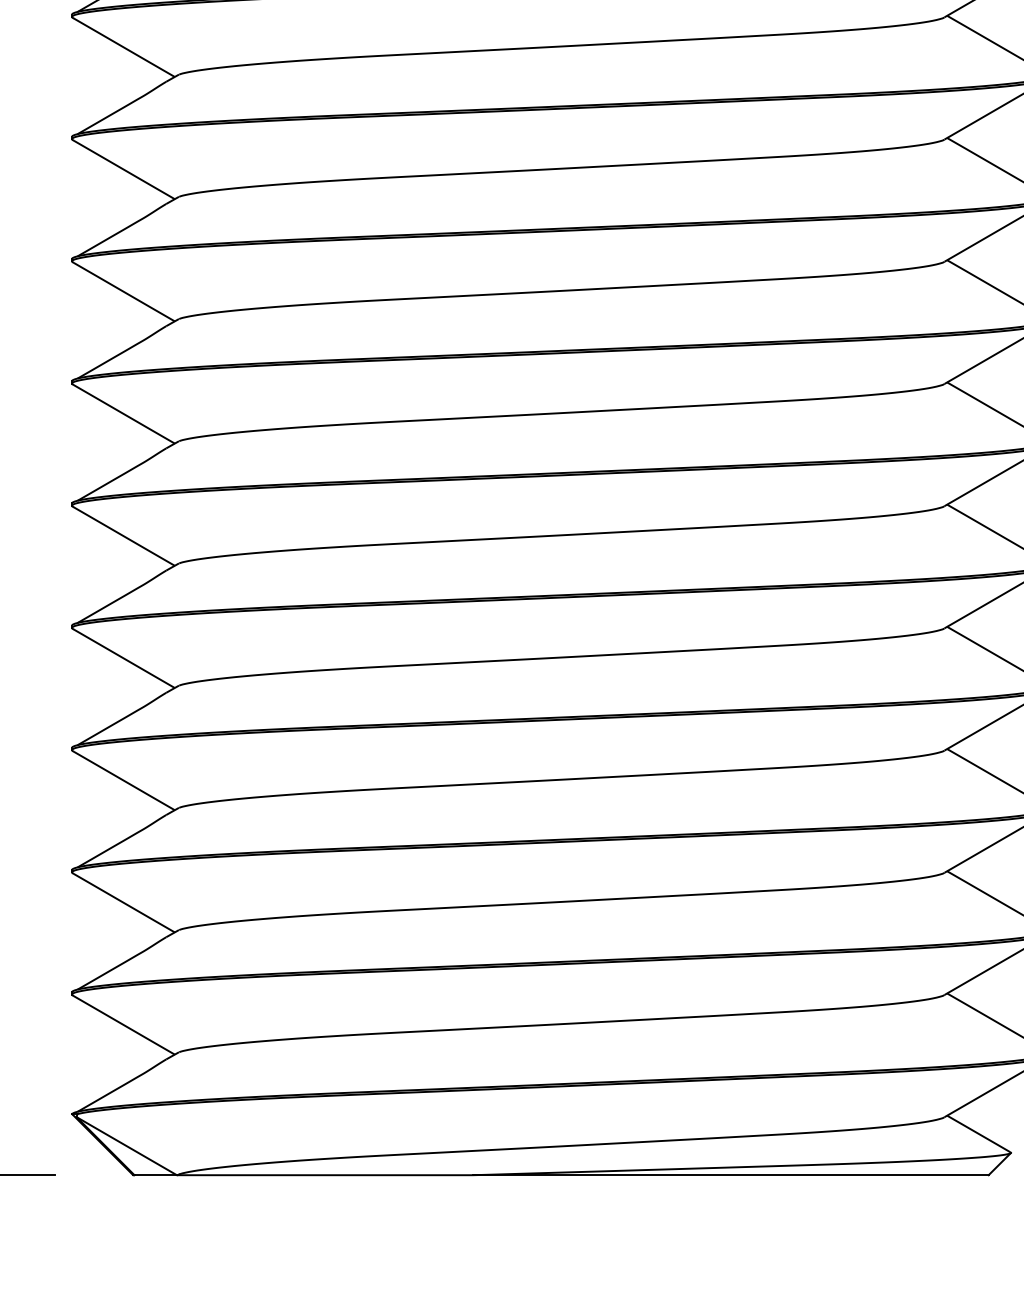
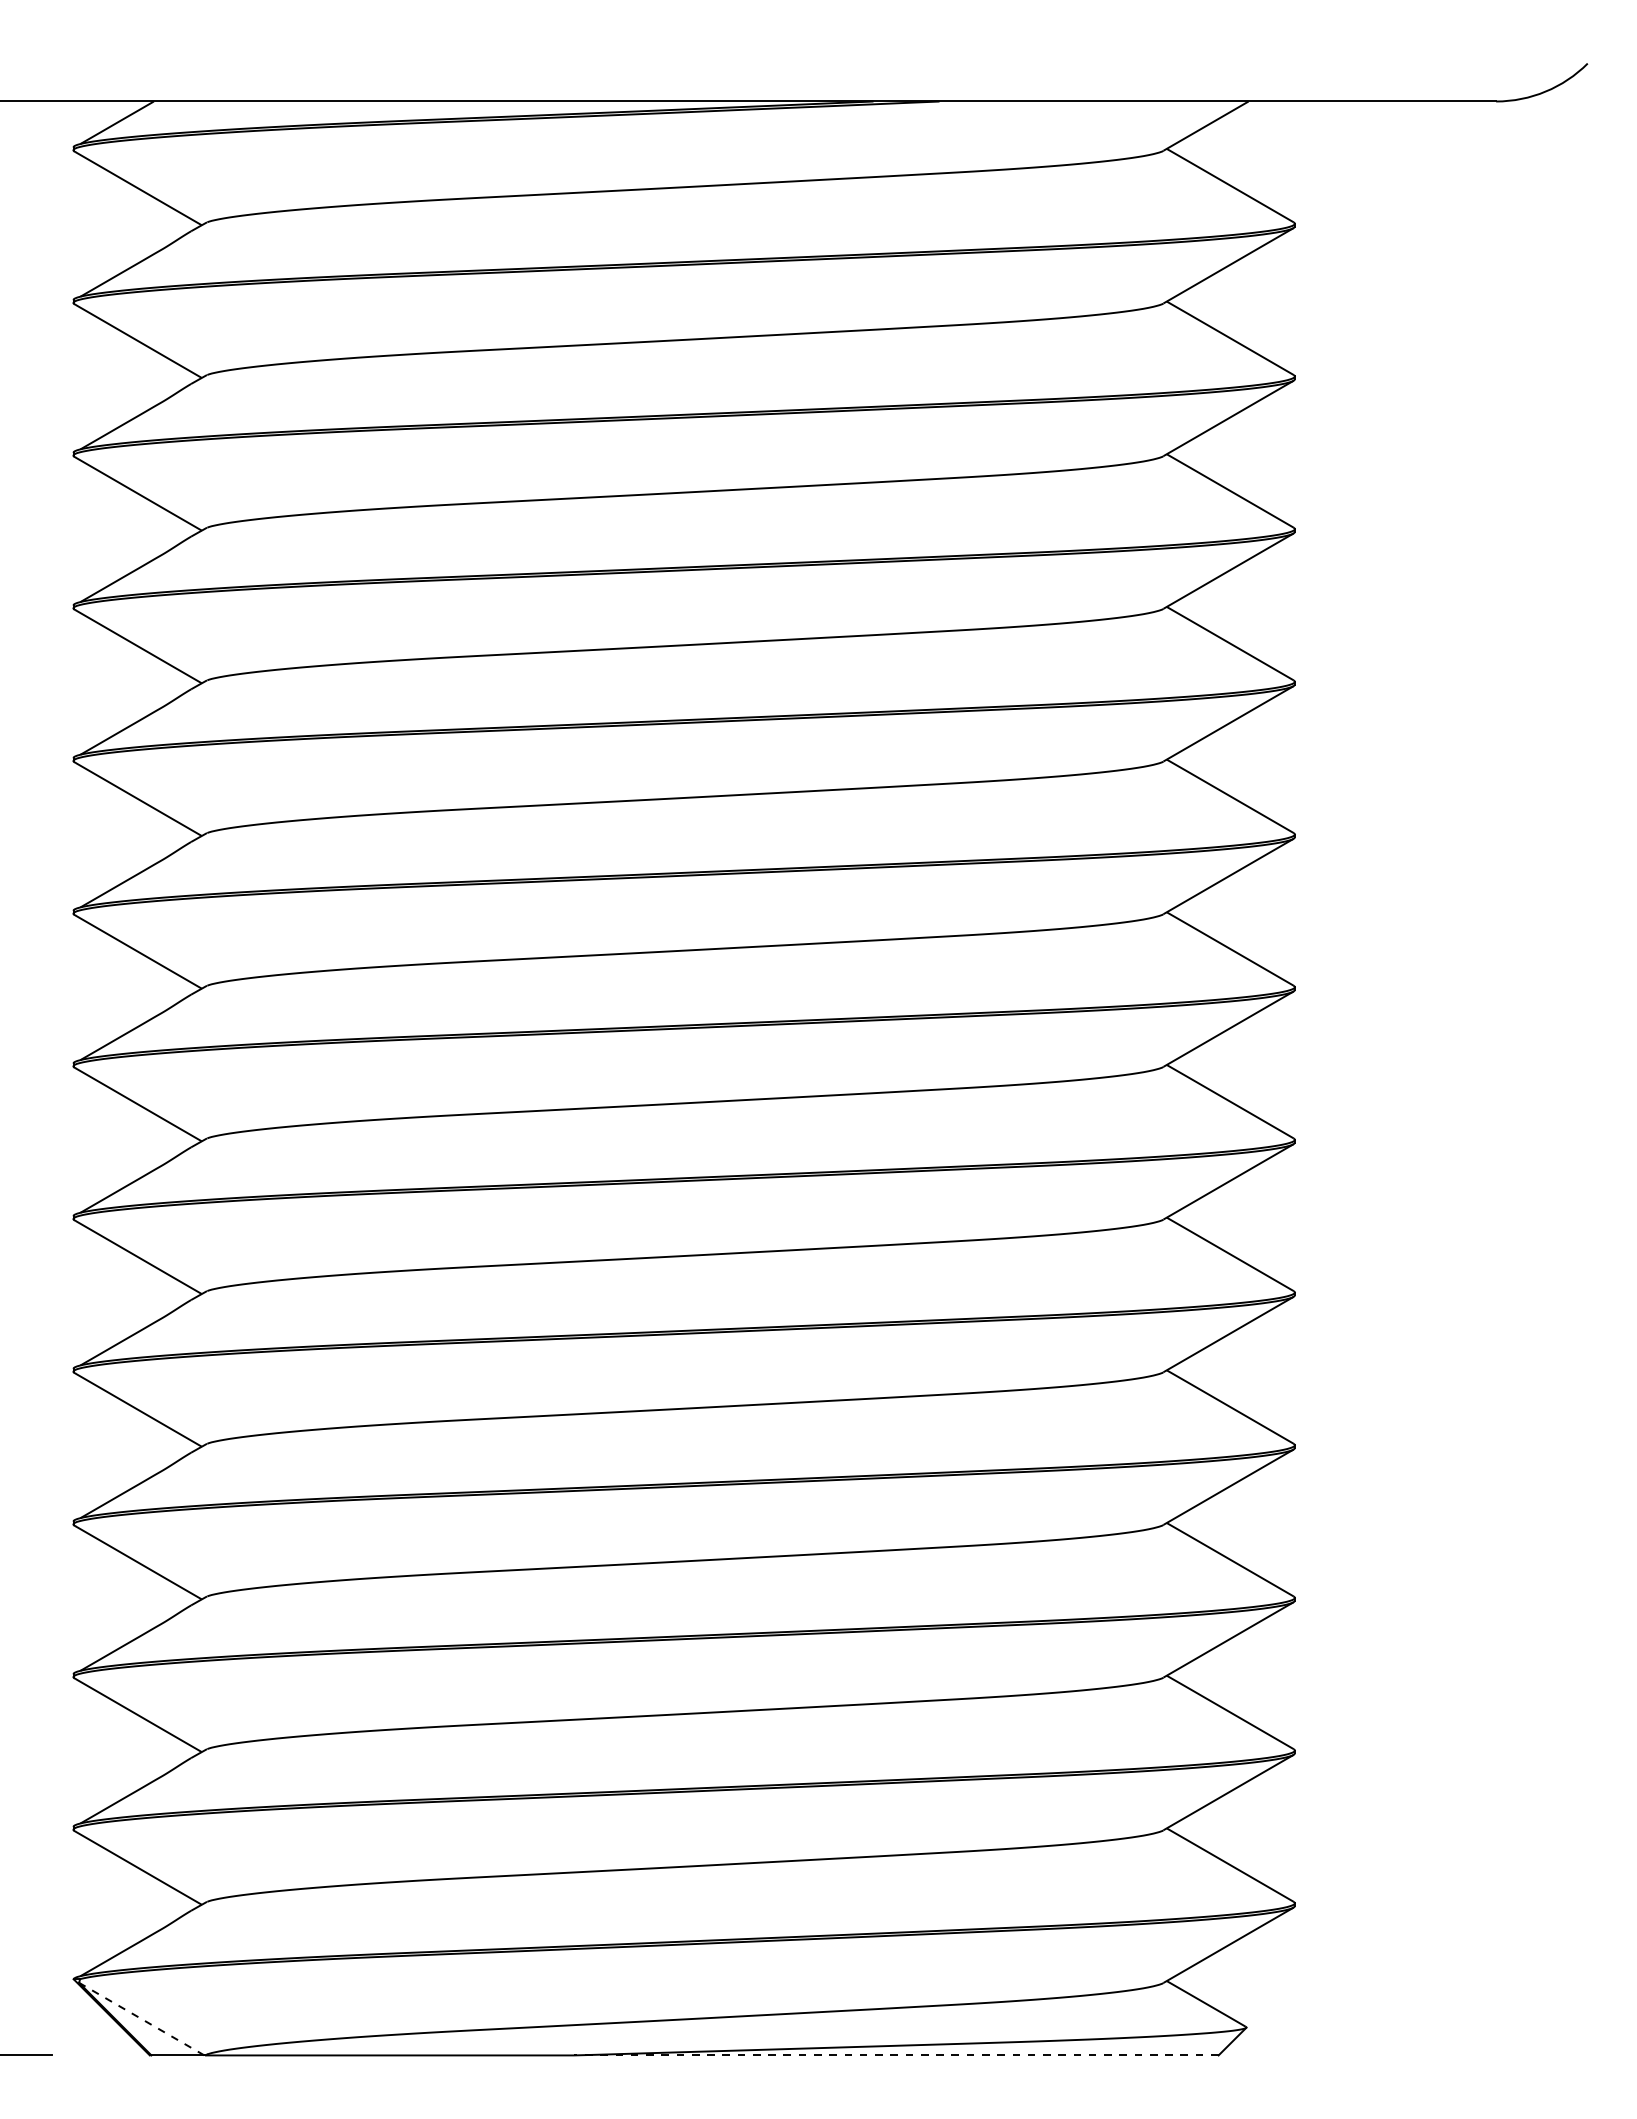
line: (126, 1145) -> (141, 2018), solid -> dashed
line: (730, 1175) -> (895, 2055), solid -> dashed

